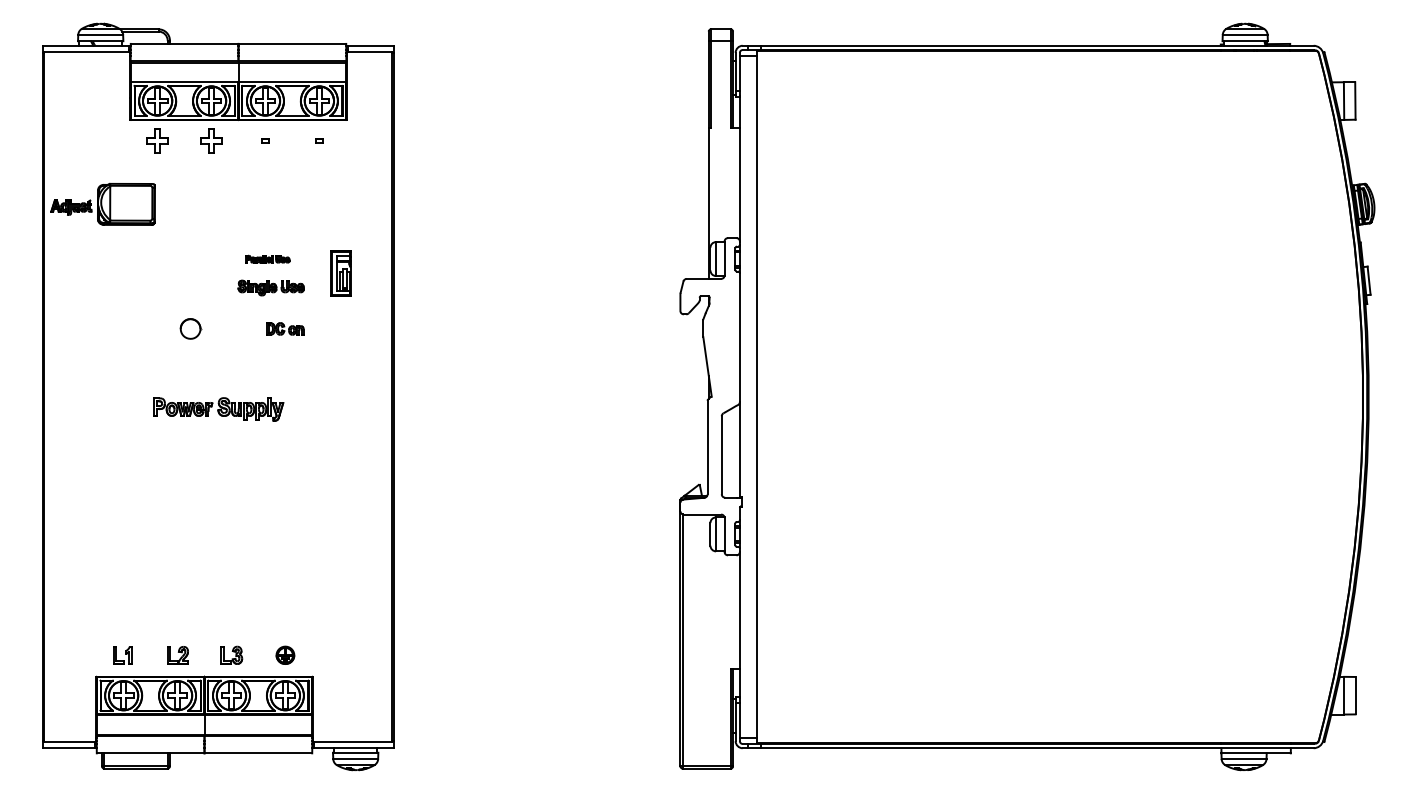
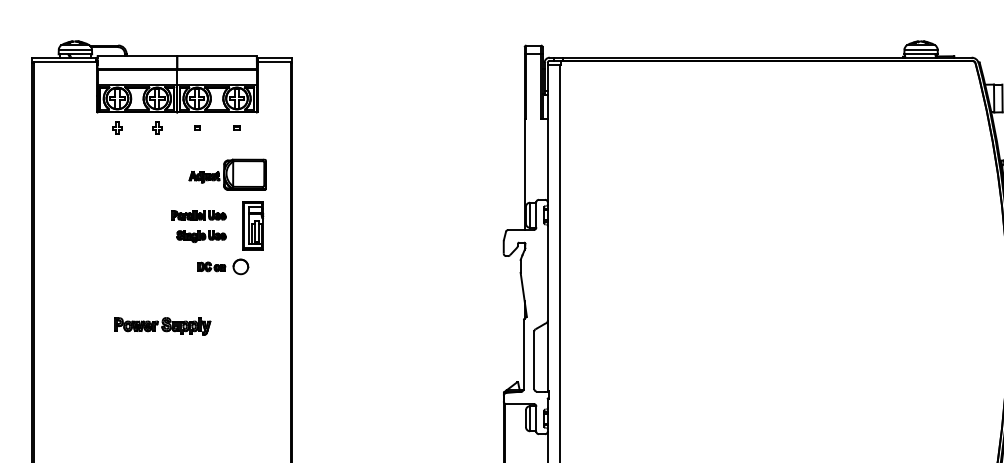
part: (157, 140) -> (117, 127), size x0.62
part: (211, 140) -> (157, 127), size x0.62
part: (102, 203) -> (227, 174), moved
part: (267, 258) -> (198, 214), size x1.67
part: (340, 273) -> (252, 225), size x1.43
part: (190, 328) -> (240, 266), moved

